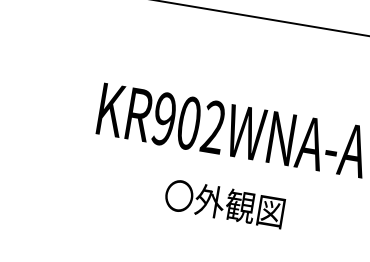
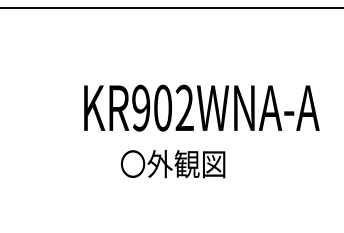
text: (225, 204) -> (173, 164), moved

